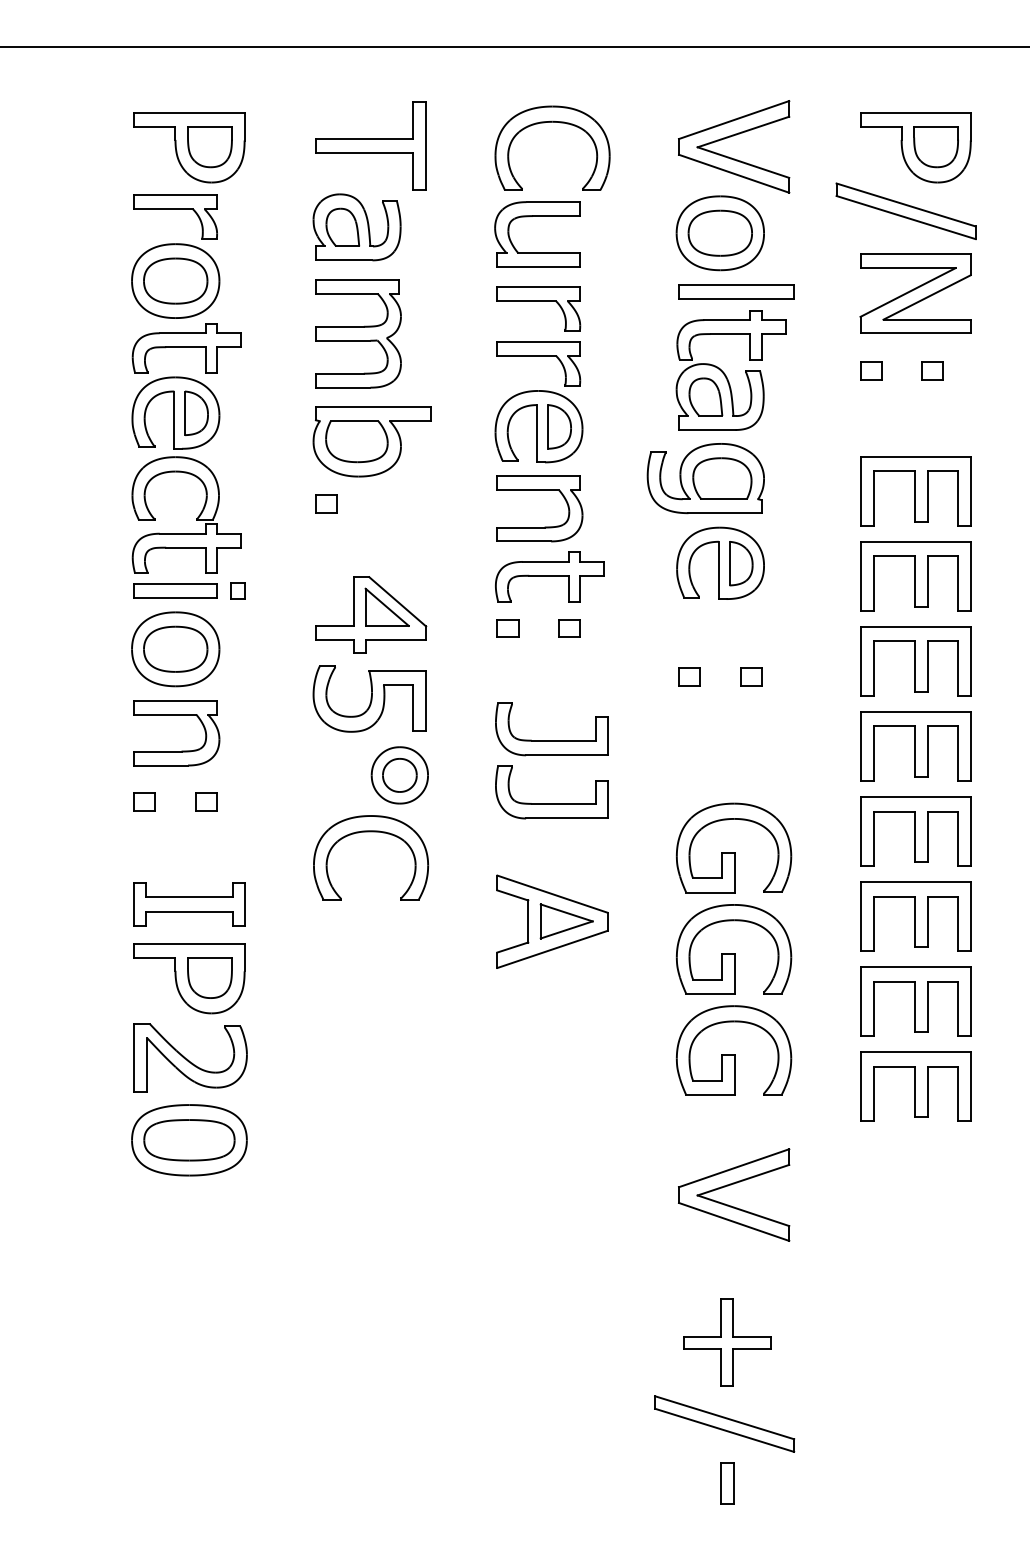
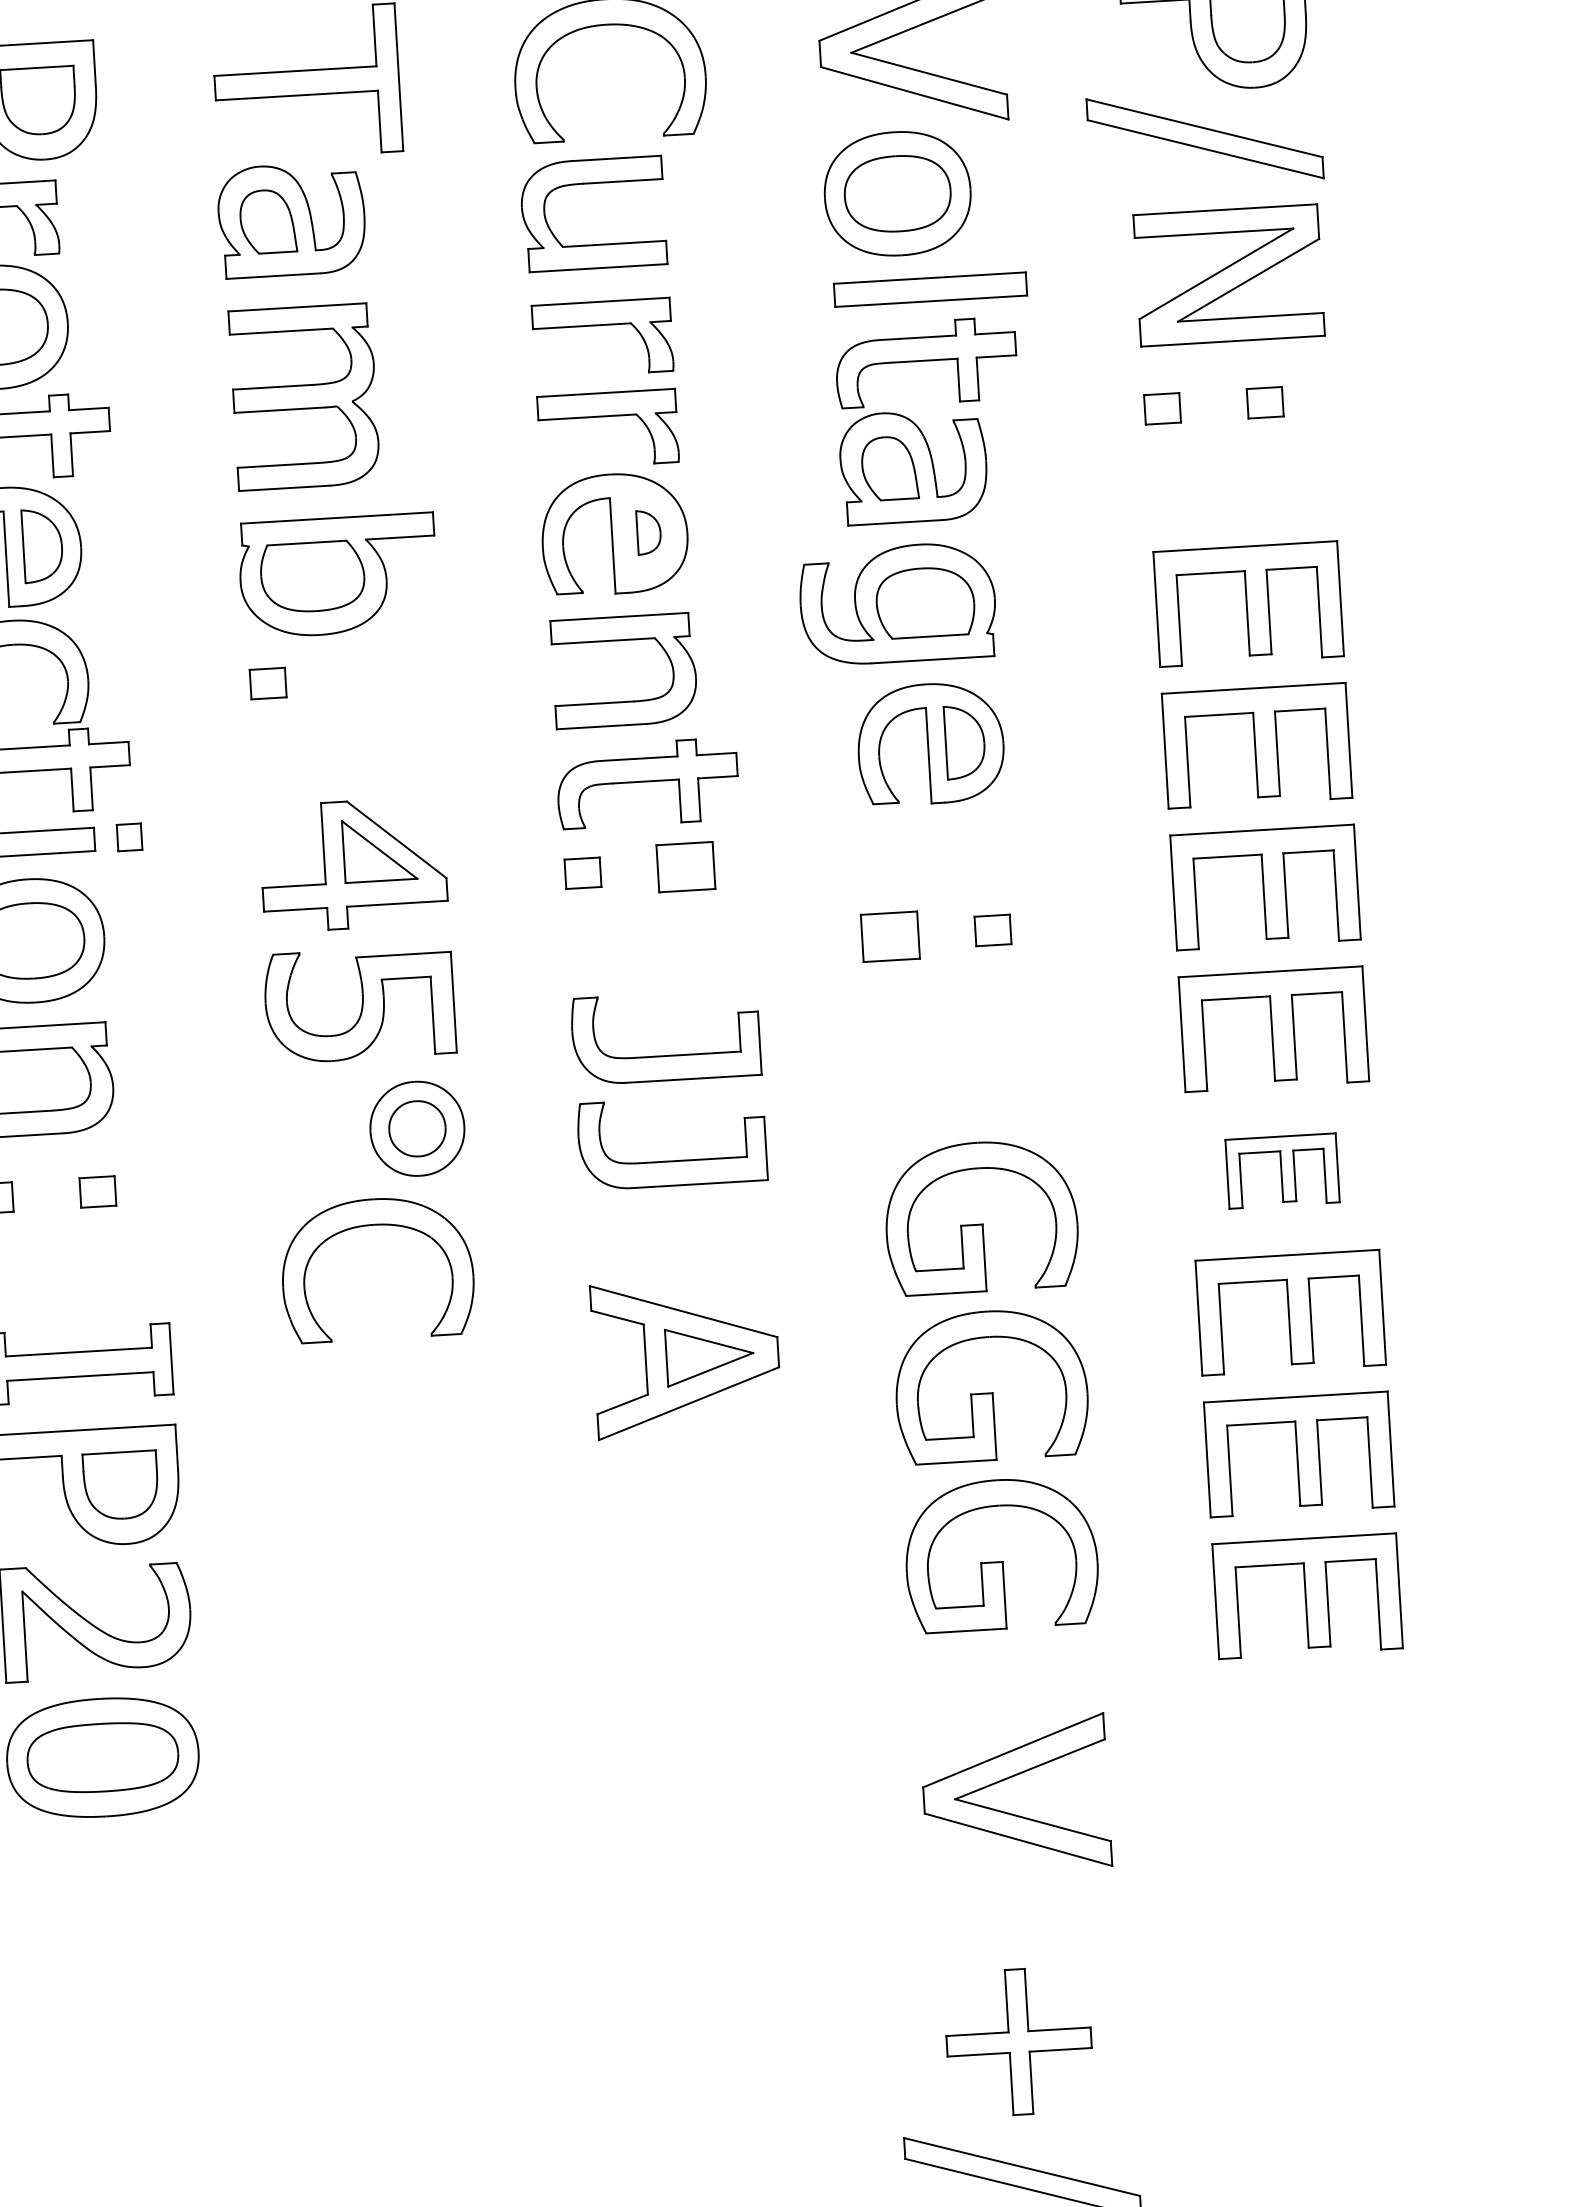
part: (559, 426) -> (648, 531), size x0.6
part: (569, 628) -> (685, 867), size x1.6
part: (689, 676) -> (890, 935), size x1.6
part: (915, 831) -> (1282, 1171), size x0.6

